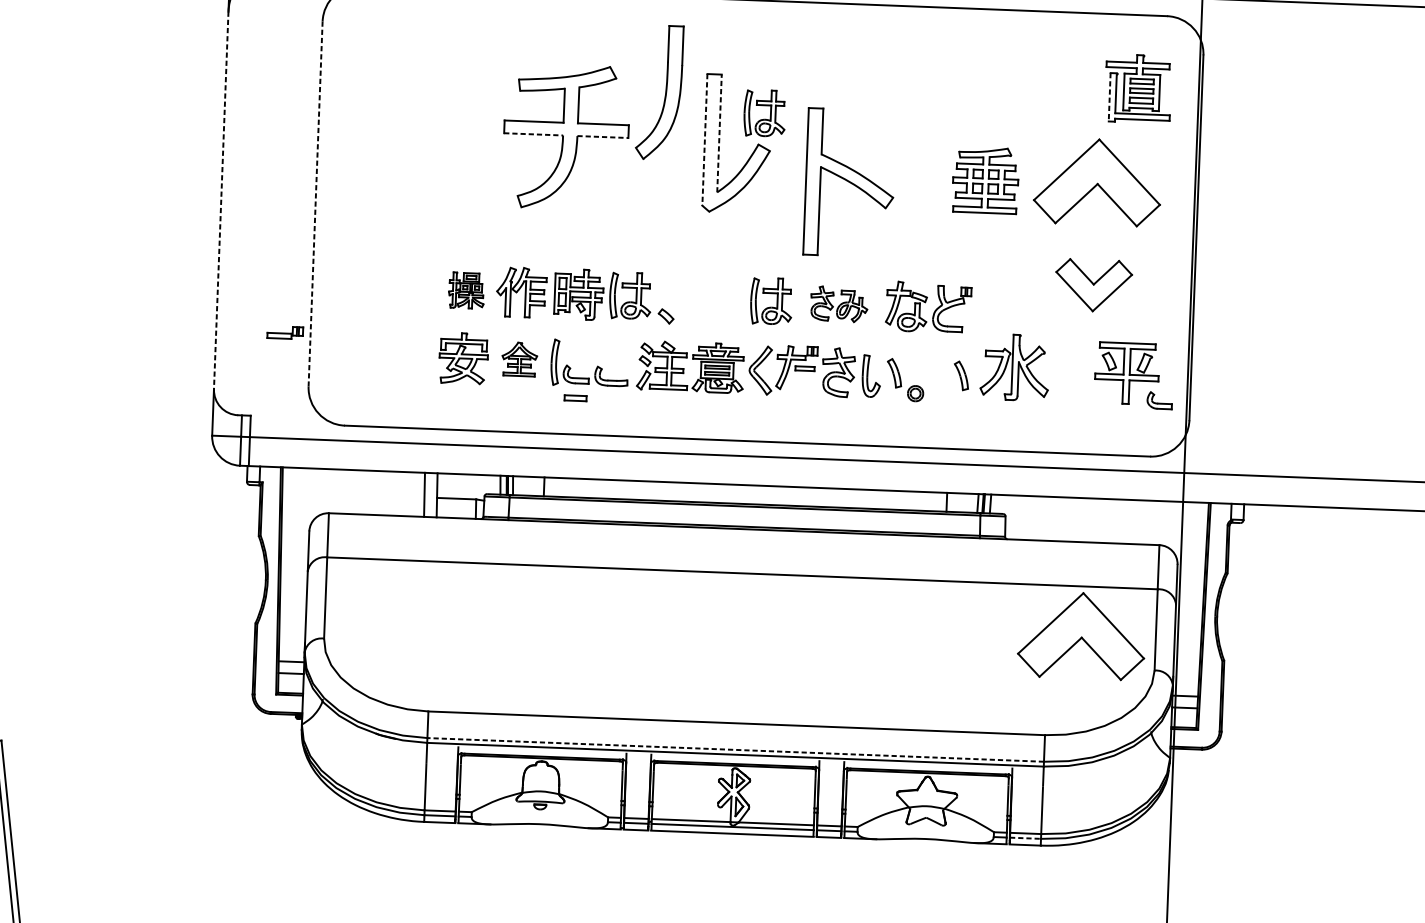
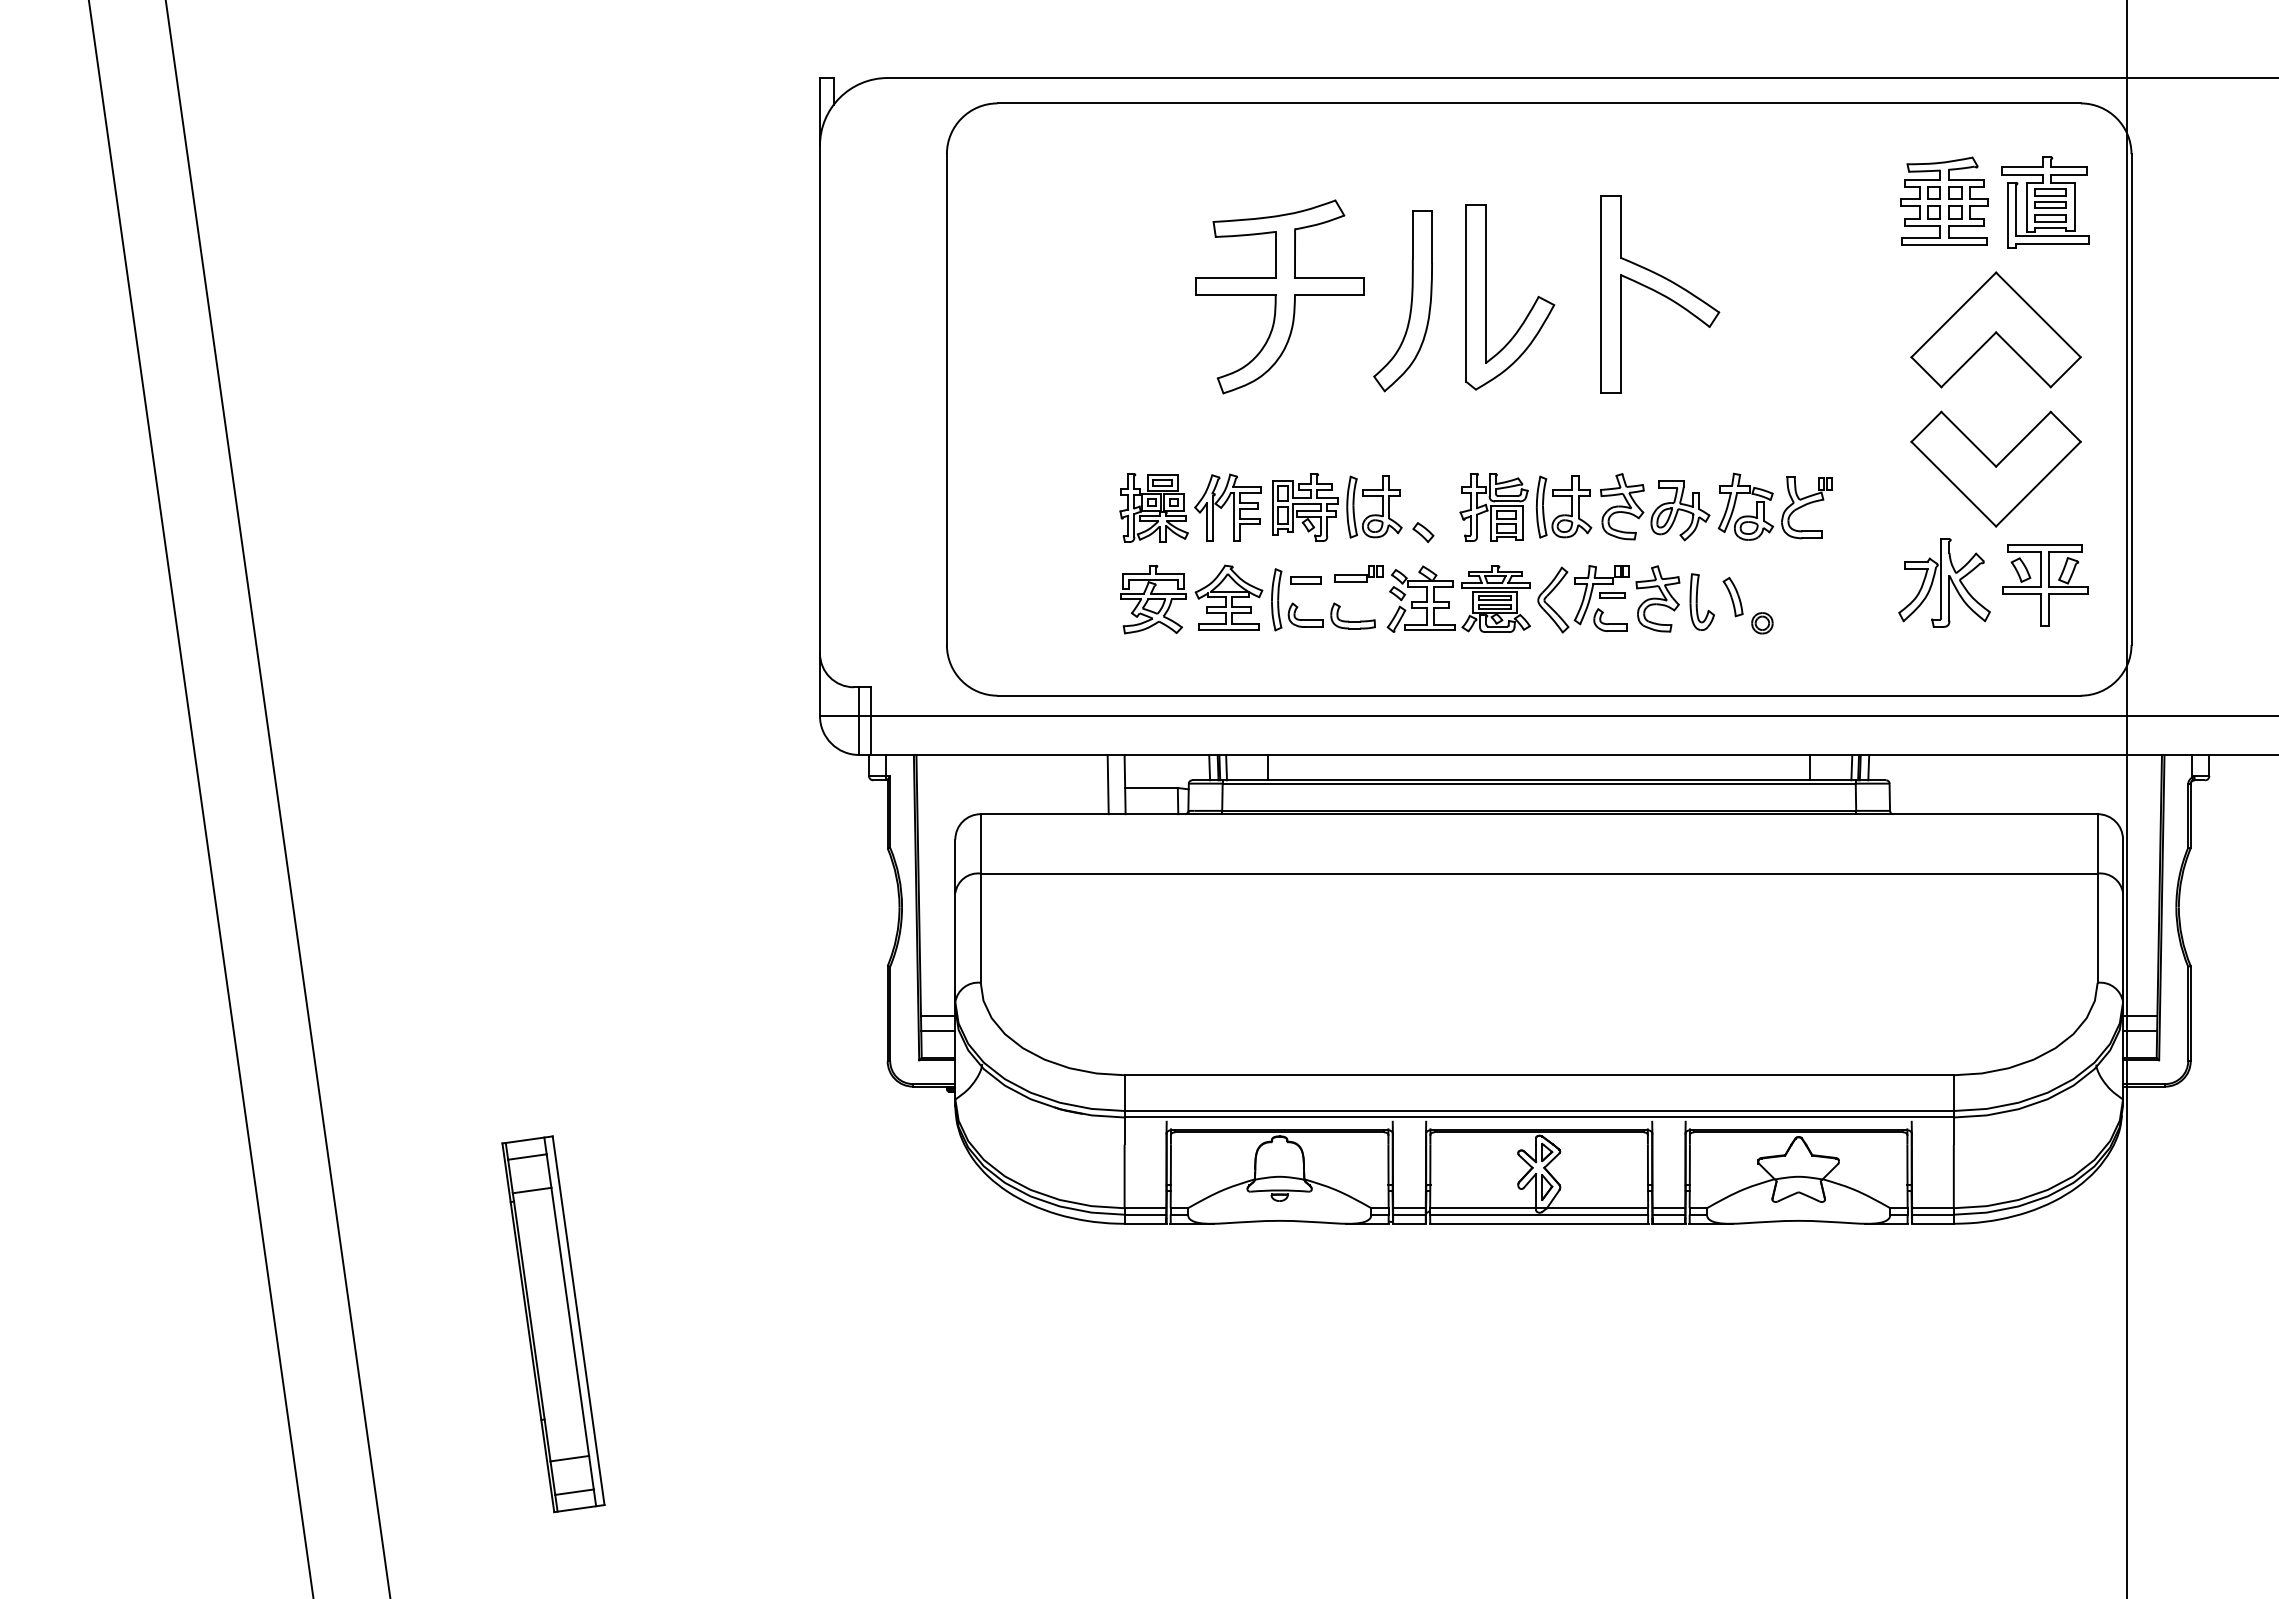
part: (665, 93) -> (1410, 302), moved
line: (1109, 97) -> (2007, 215), dashed -> solid
part: (770, 113) -> (1553, 254), removed
line: (719, 133) -> (1485, 283), dashed -> solid
line: (533, 134) -> (1236, 294), dashed -> solid
line: (603, 136) -> (1329, 294), dashed -> solid
line: (704, 139) -> (1466, 293), dashed -> solid
part: (985, 179) -> (1944, 200), moved
part: (850, 182) -> (1660, 294), moved
line: (220, 200) -> (819, 399), dashed -> solid
line: (315, 204) -> (946, 400), dashed -> solid
part: (1093, 285) -> (1995, 468), size x1.67
part: (466, 290) -> (1153, 507), size x1.43
part: (718, 299) -> (1493, 507), added
part: (839, 304) -> (1655, 507), size x1.43
part: (285, 332) -> (1358, 573), moved
part: (519, 359) -> (1228, 597), size x1.43
part: (1014, 367) -> (1944, 582), moved
part: (961, 376) -> (1822, 597), removed
part: (575, 398) -> (1305, 580), moved
part: (1159, 400) -> (1610, 619), moved
part: (1081, 635) -> (1997, 939), removed
line: (735, 750) -> (1539, 1111), dashed -> solid
line: (1025, 838) -> (1932, 1214), dashed -> solid

